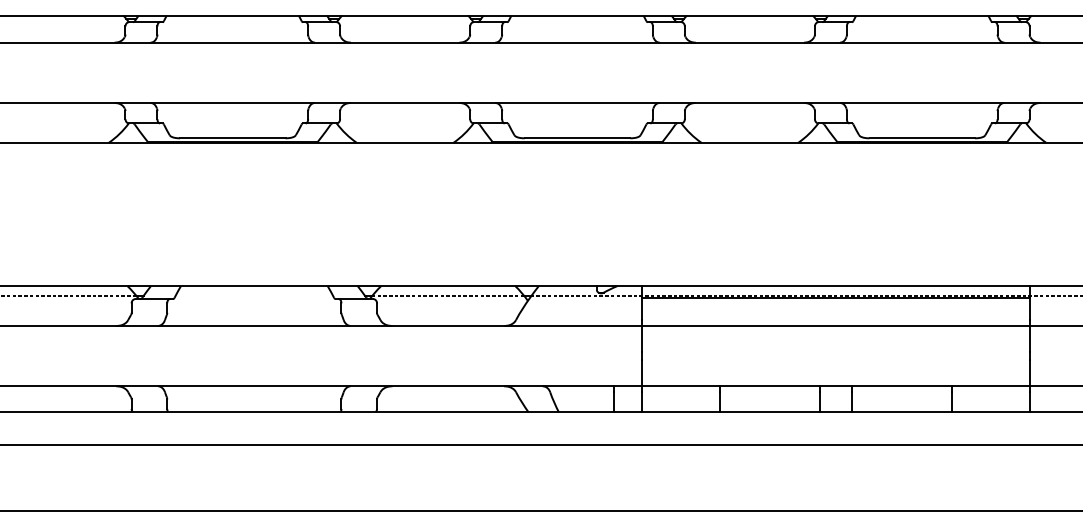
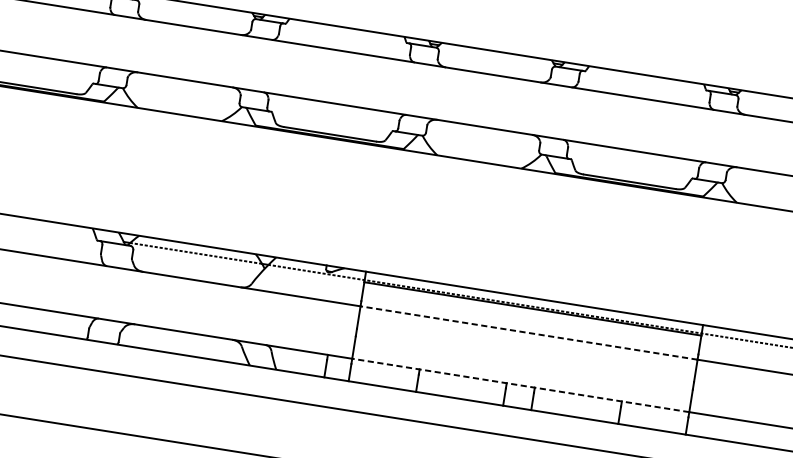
line: (836, 325) -> (529, 332), solid -> dashed
line: (836, 386) -> (521, 385), solid -> dashed

